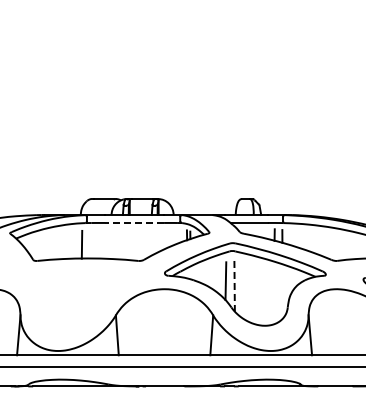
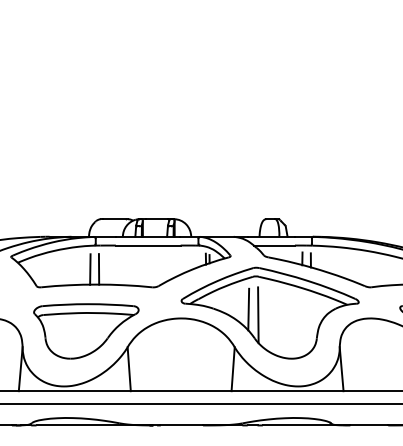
line: (134, 222) -> (148, 245), dashed -> solid
line: (89, 244) -> (98, 269), added
line: (234, 286) -> (258, 315), dashed -> solid
part: (78, 300) -> (86, 330), added

